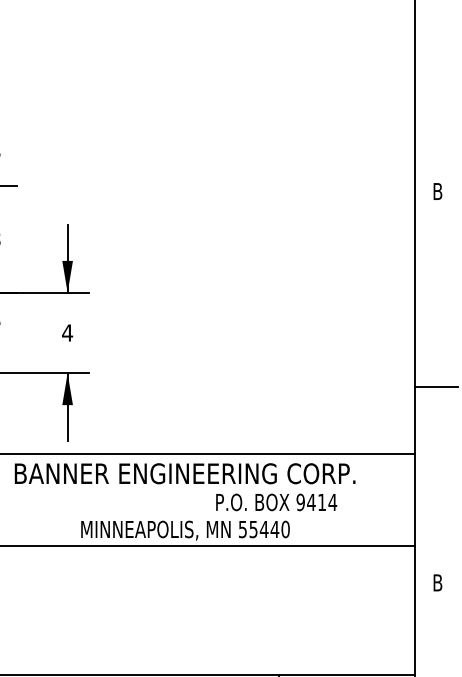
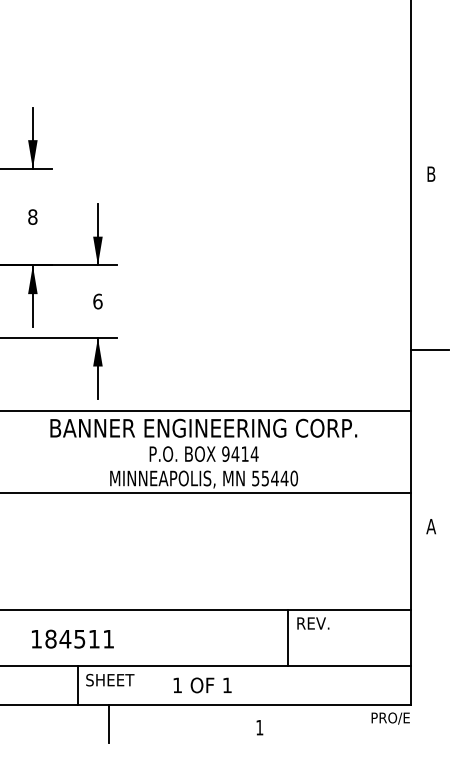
text: (67, 332) -> (97, 301), 4 -> 6
text: (275, 501) -> (203, 453), moved
text: (436, 582) -> (430, 526), B -> A

